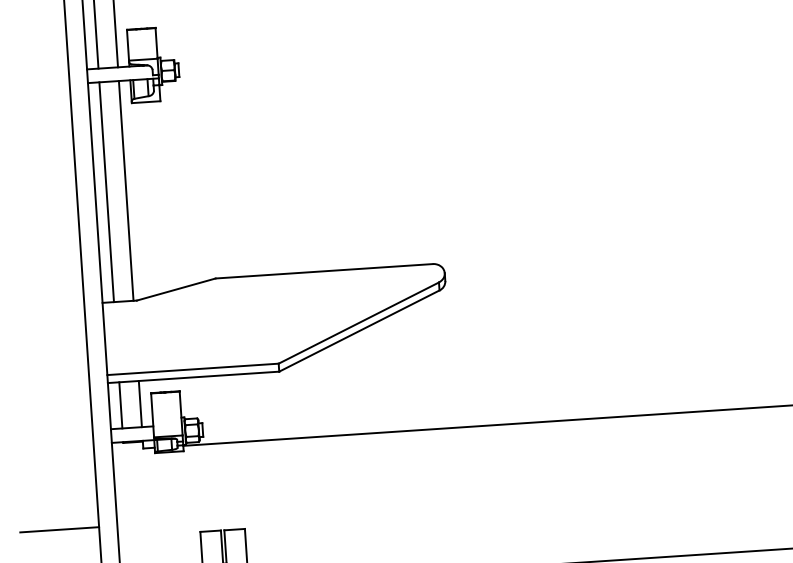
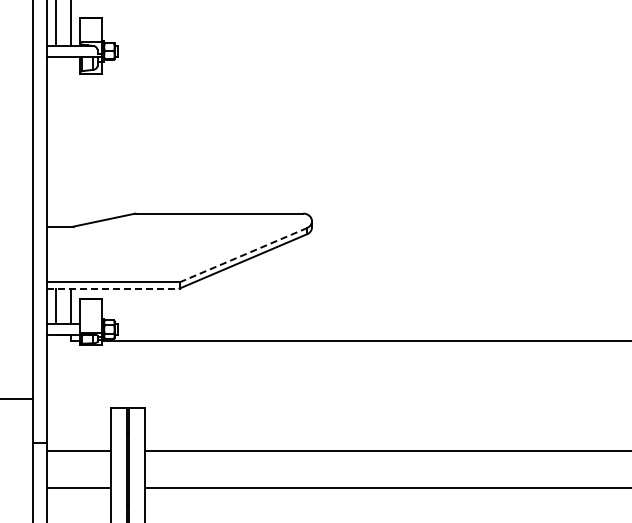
line: (126, 190) -> (71, 141), removed
line: (106, 192) -> (55, 141), removed
line: (359, 323) -> (243, 255), solid -> dashed
line: (193, 377) -> (113, 288), solid -> dashed

